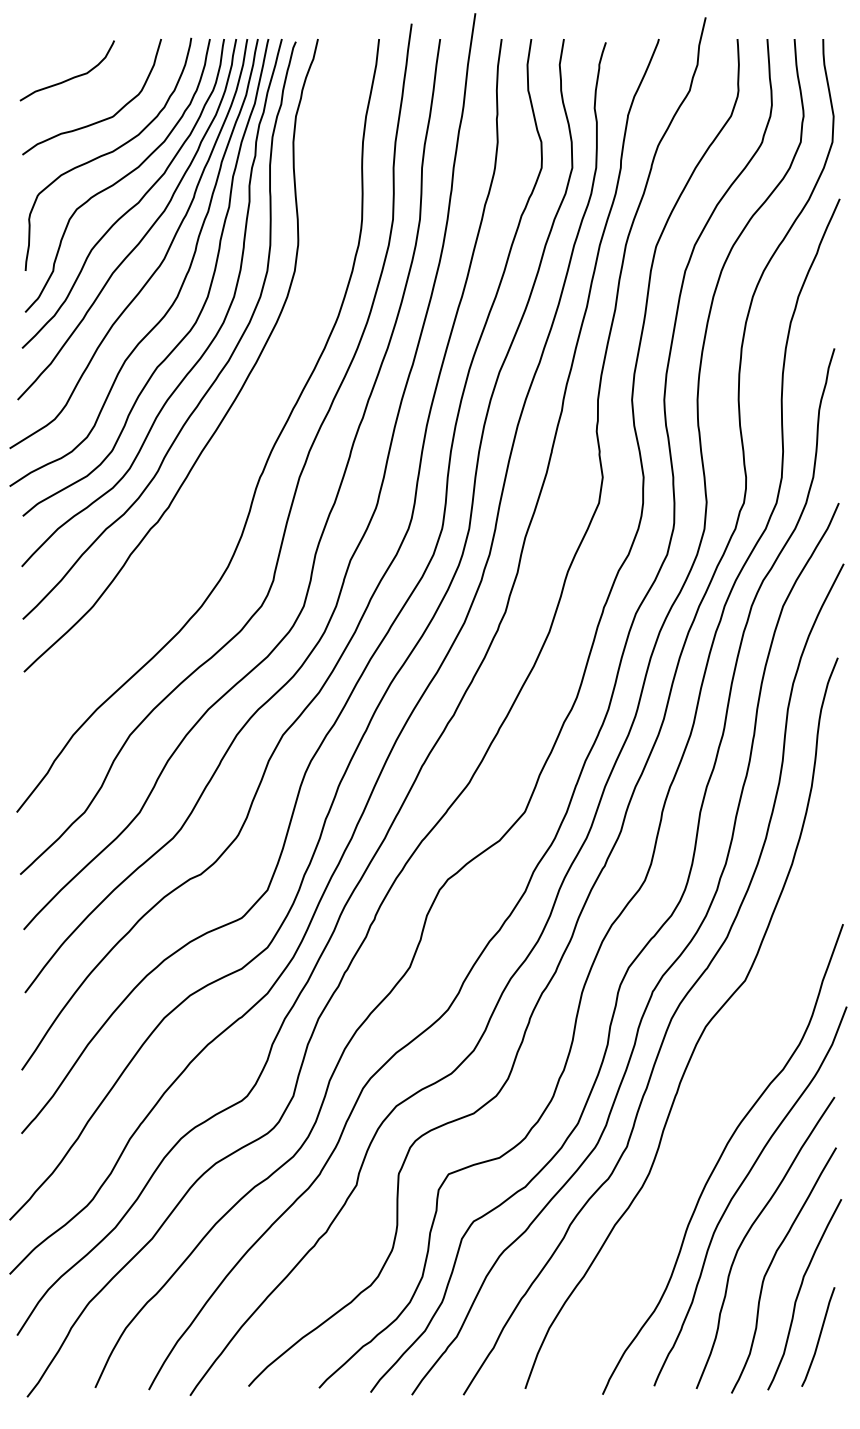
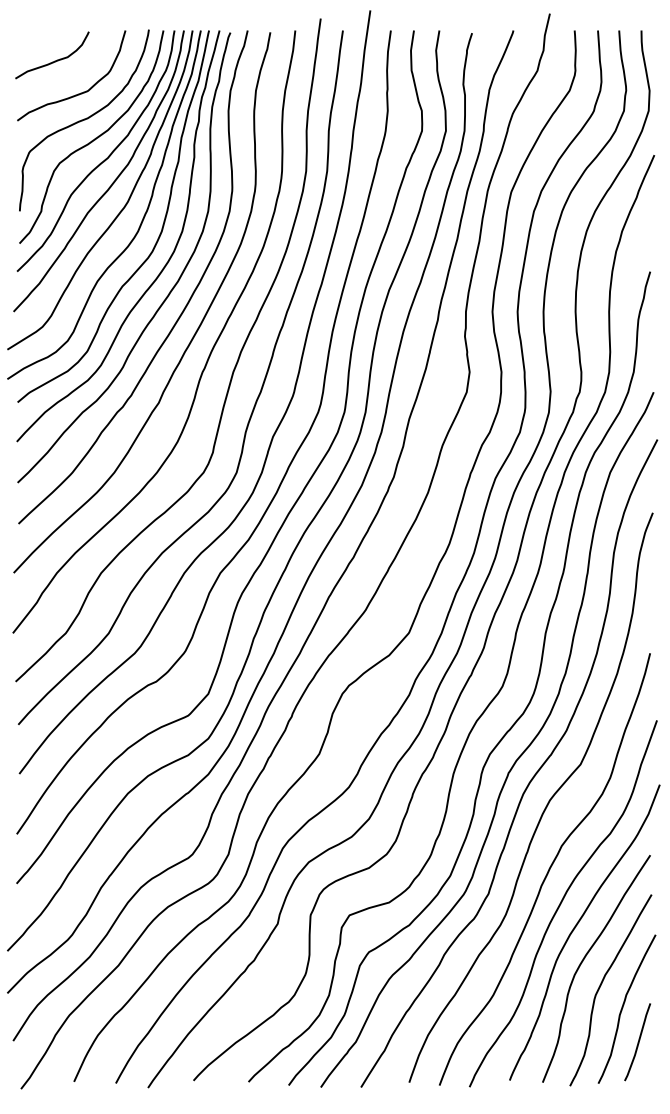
curve: (252, 422) -> (196, 329), added
curve: (702, 1118) -> (547, 871), added

